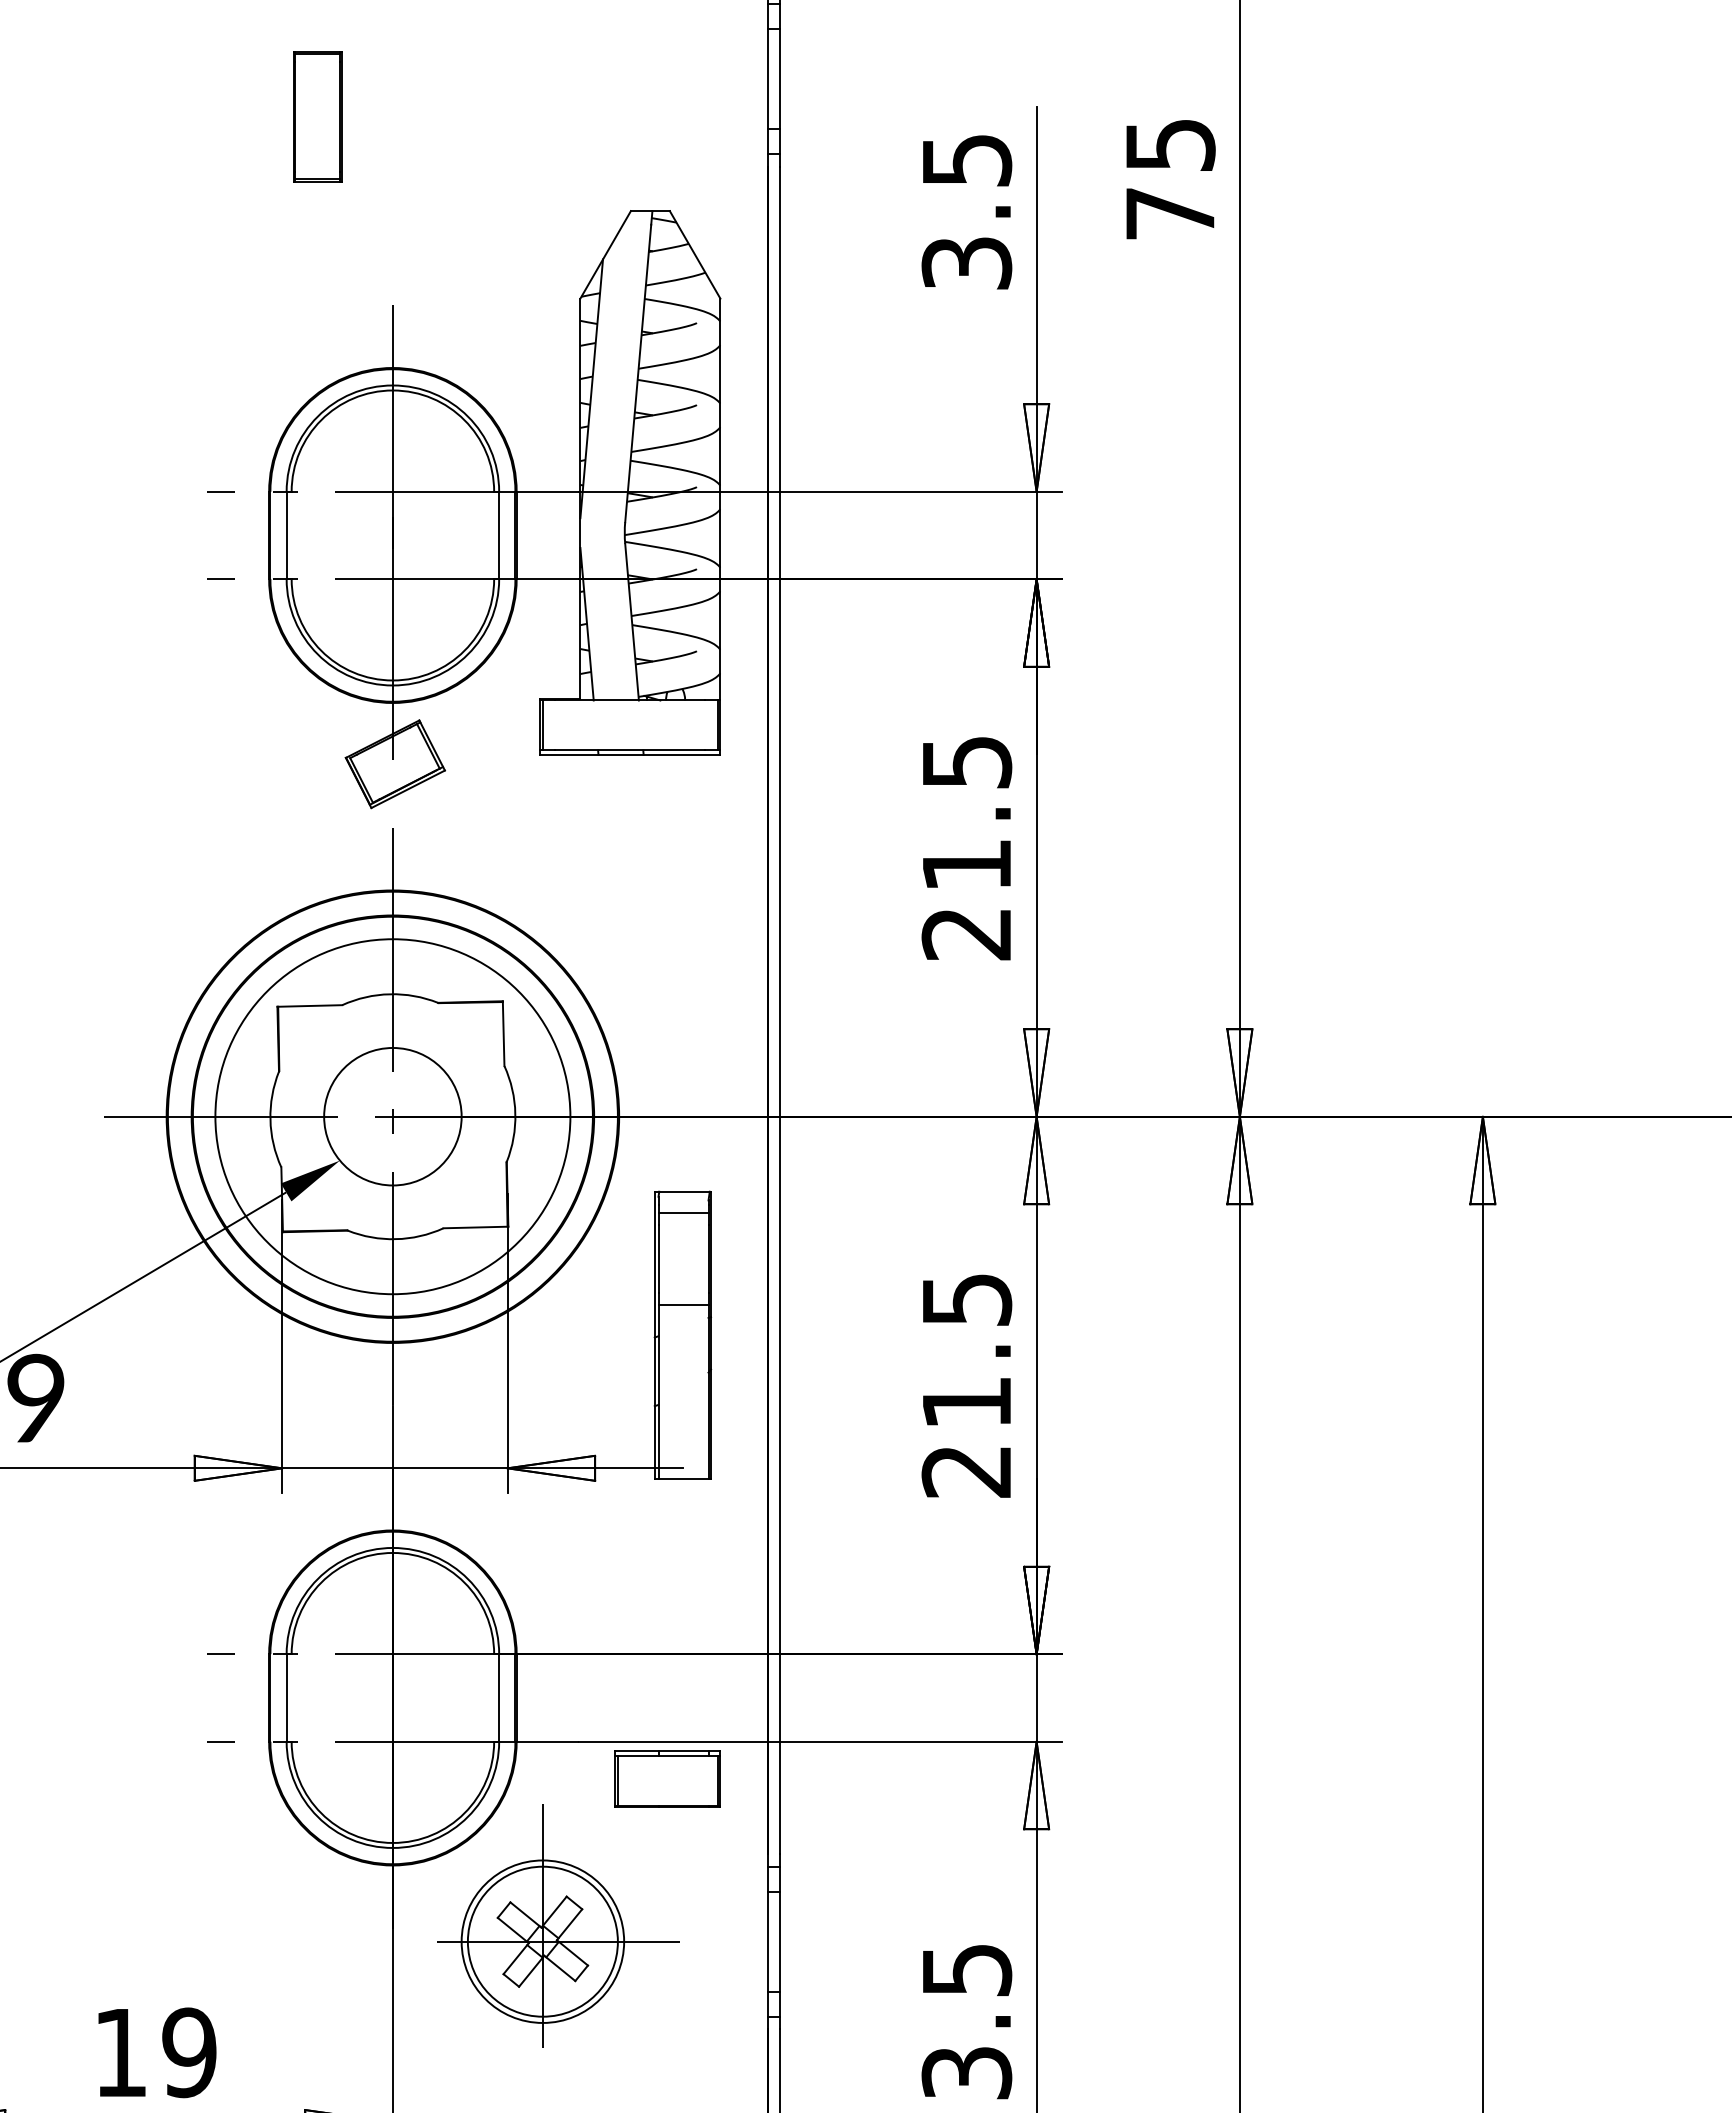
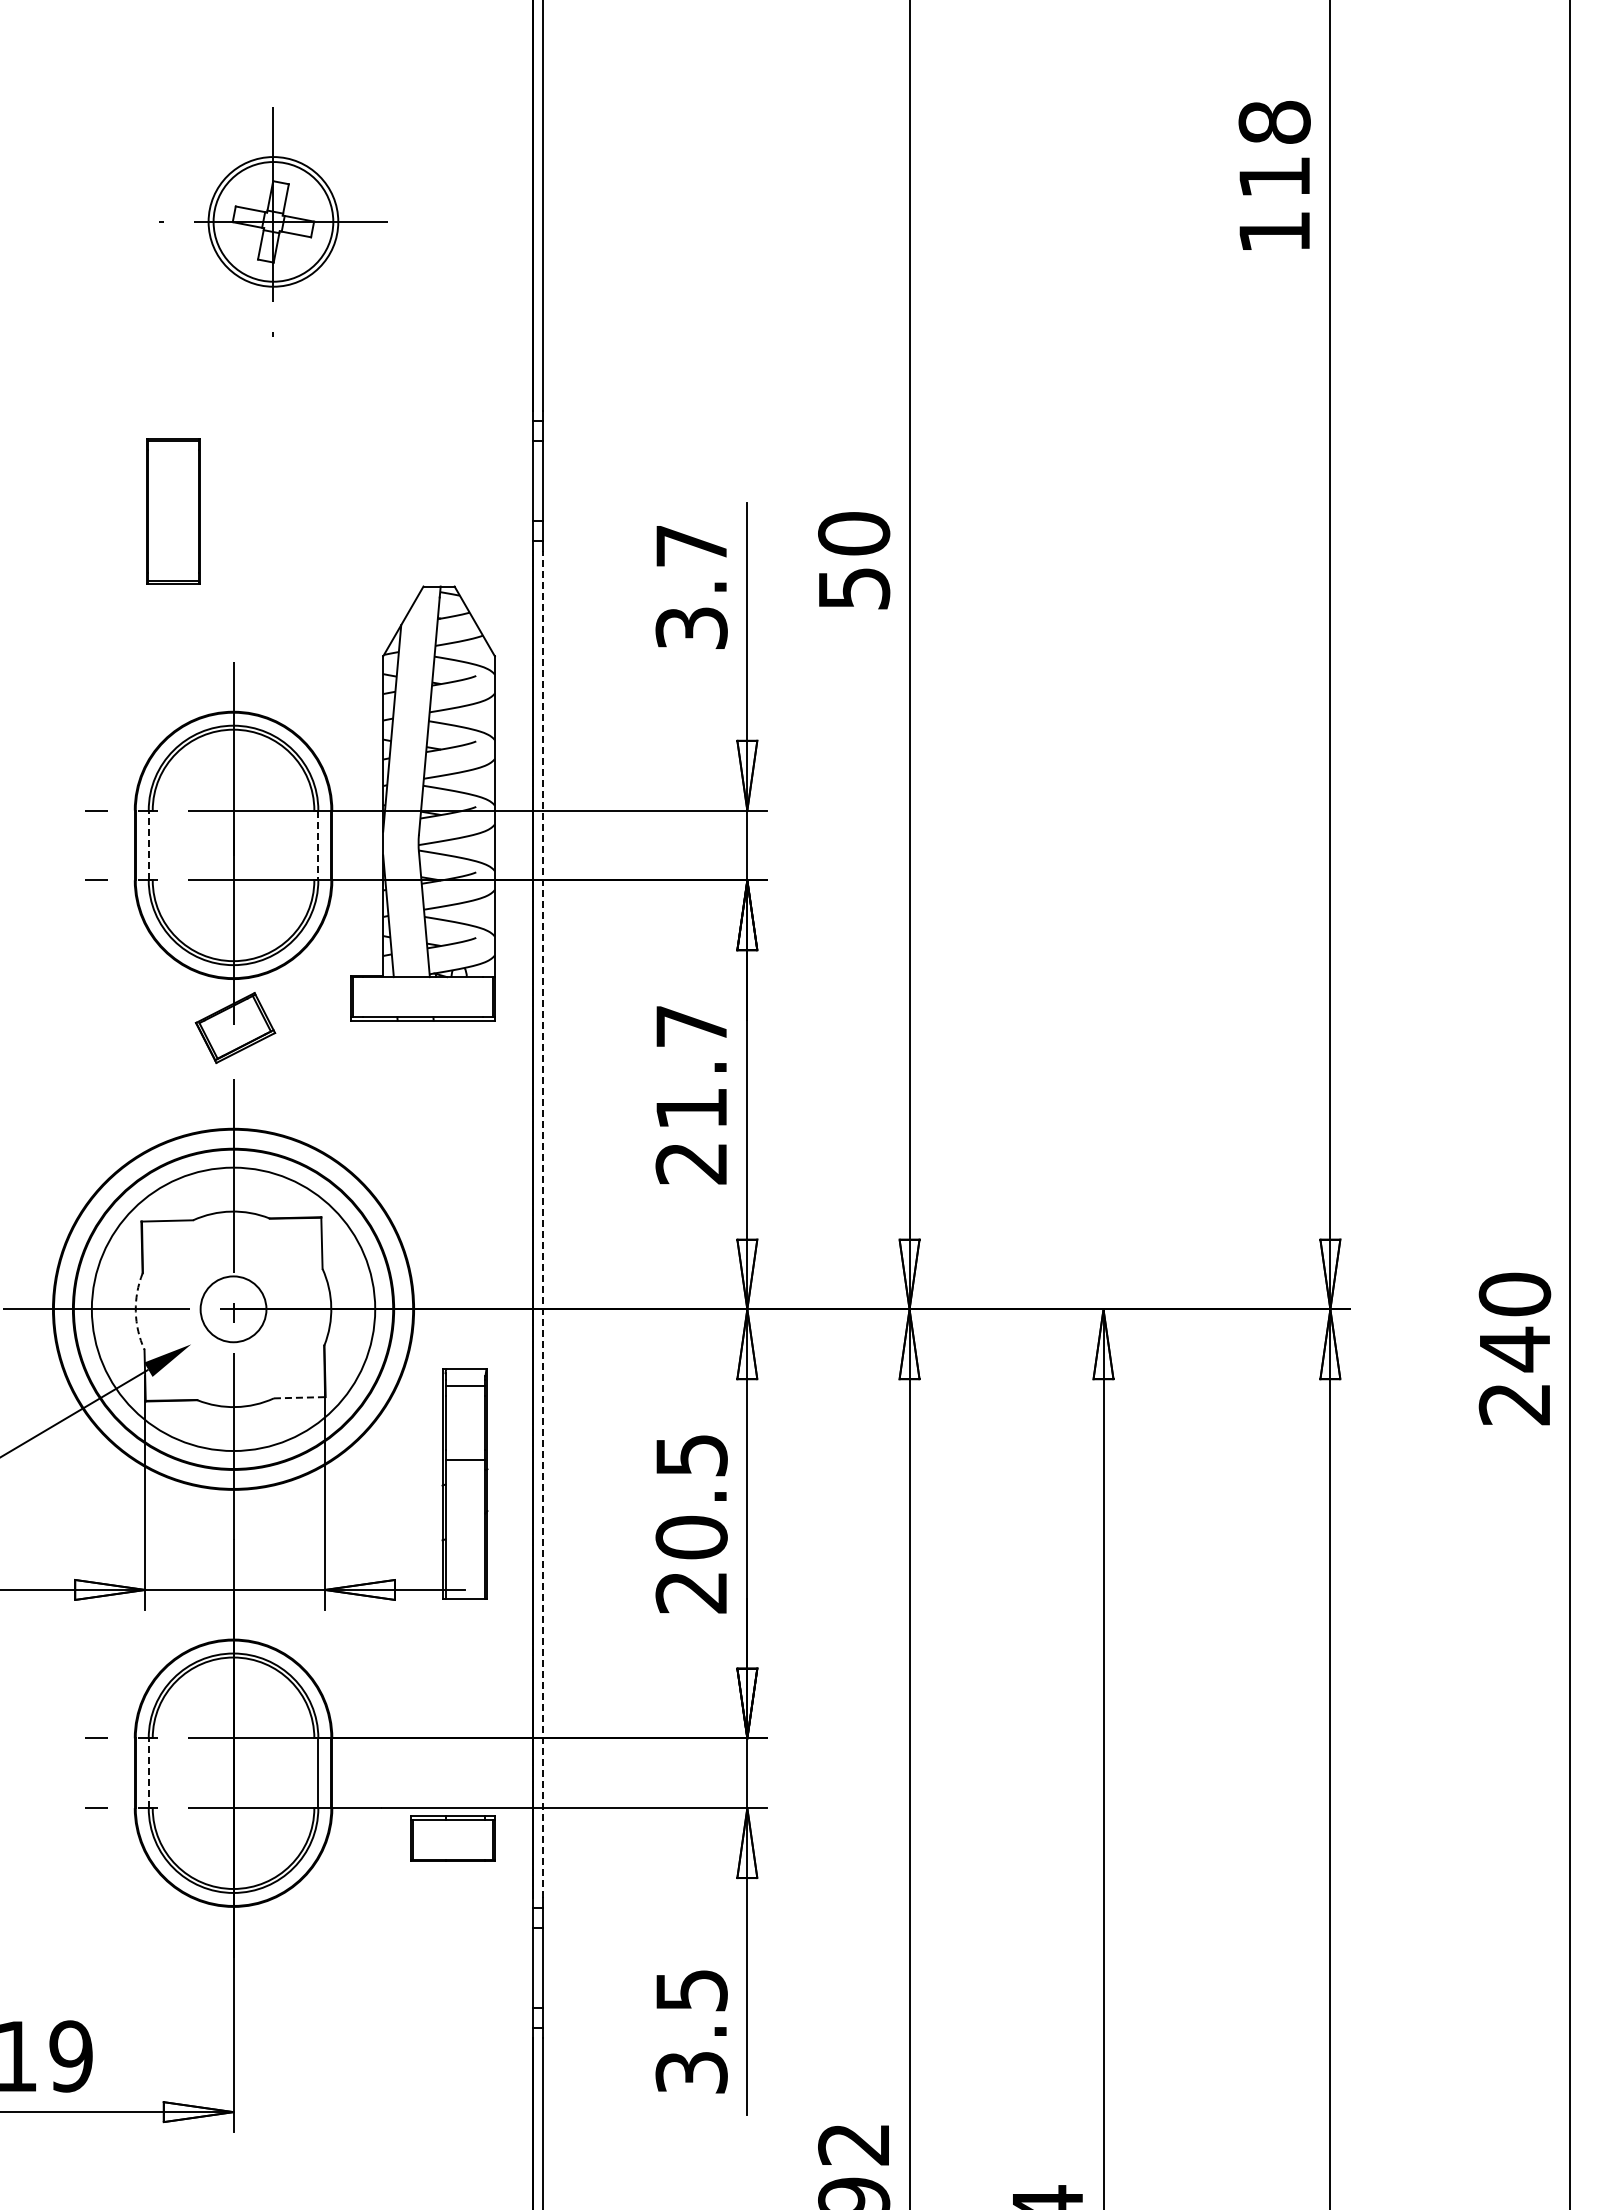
part: (317, 115) -> (173, 510), size x1.4
text: (966, 160) -> (691, 546), 3.5 -> 3.7
text: (1170, 178) -> (854, 560), 75 -> 50
line: (286, 535) -> (148, 845), solid -> dashed
line: (499, 535) -> (318, 845), solid -> dashed
text: (966, 762) -> (691, 1026), 21.5 -> 21.7
line: (779, 1010) -> (542, 1224), solid -> dashed
circle: (392, 1116) -> (233, 1309), size x0.6
arc: (270, 1119) -> (135, 1311), solid -> dashed
line: (475, 1227) -> (299, 1397), solid -> dashed
text: (966, 1402) -> (691, 1537), 21.5 -> 20.5
line: (286, 1698) -> (148, 1773), solid -> dashed
part: (558, 1926) -> (365, 1955), removed

